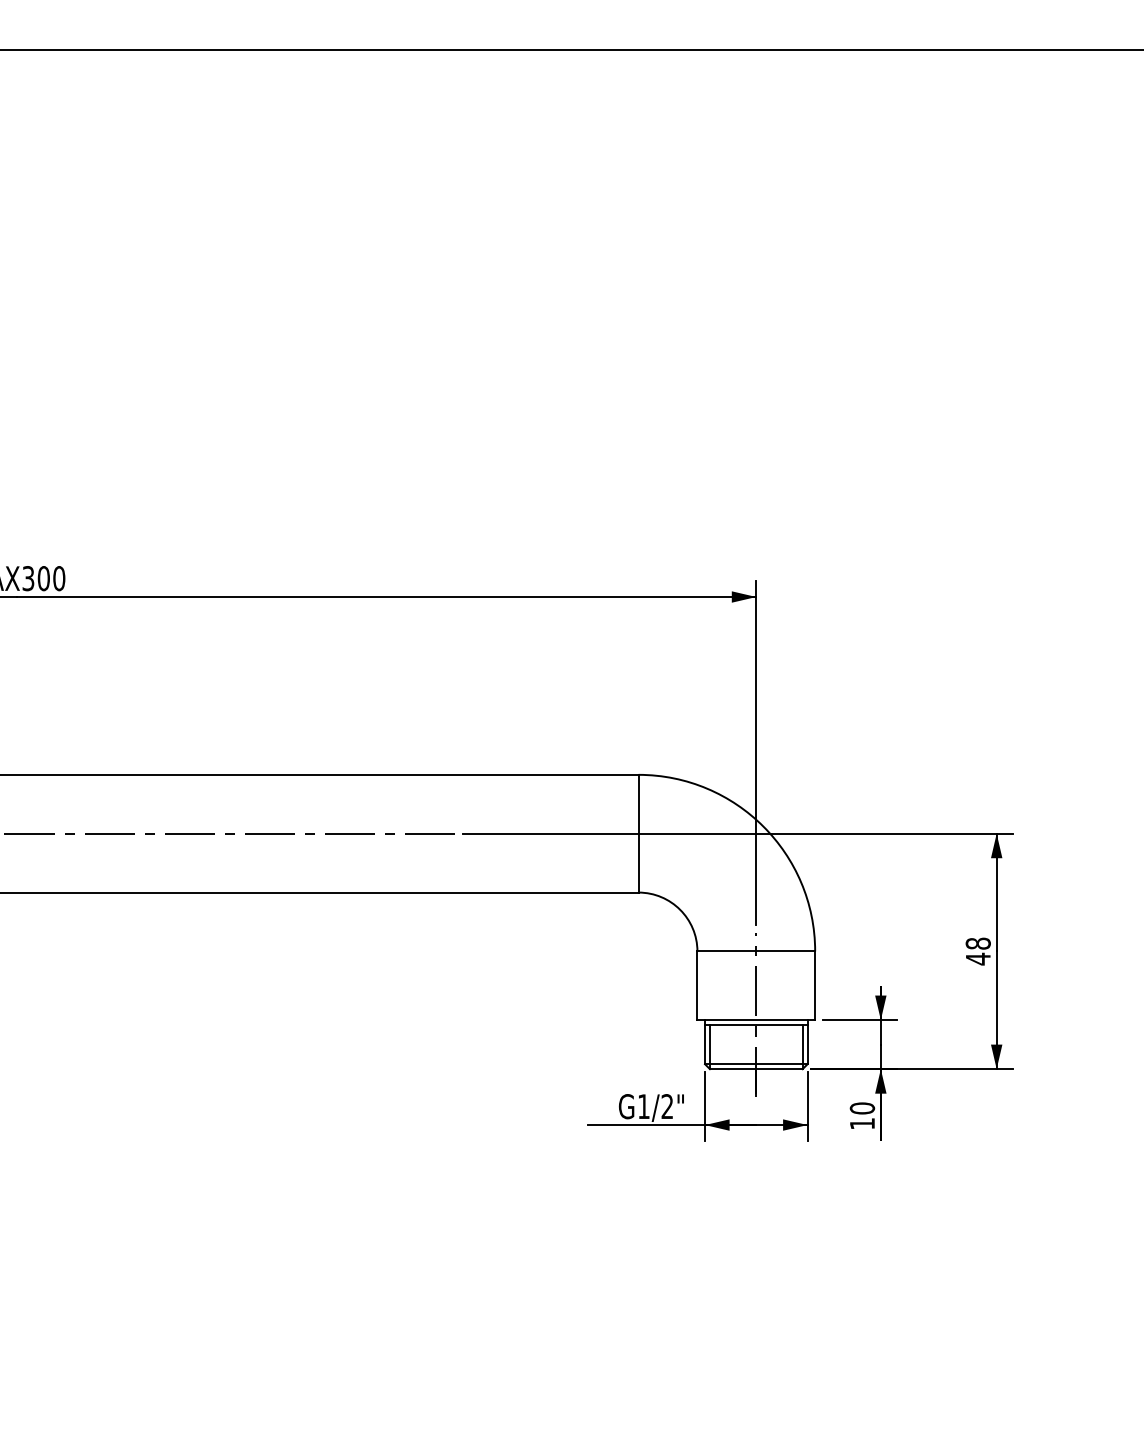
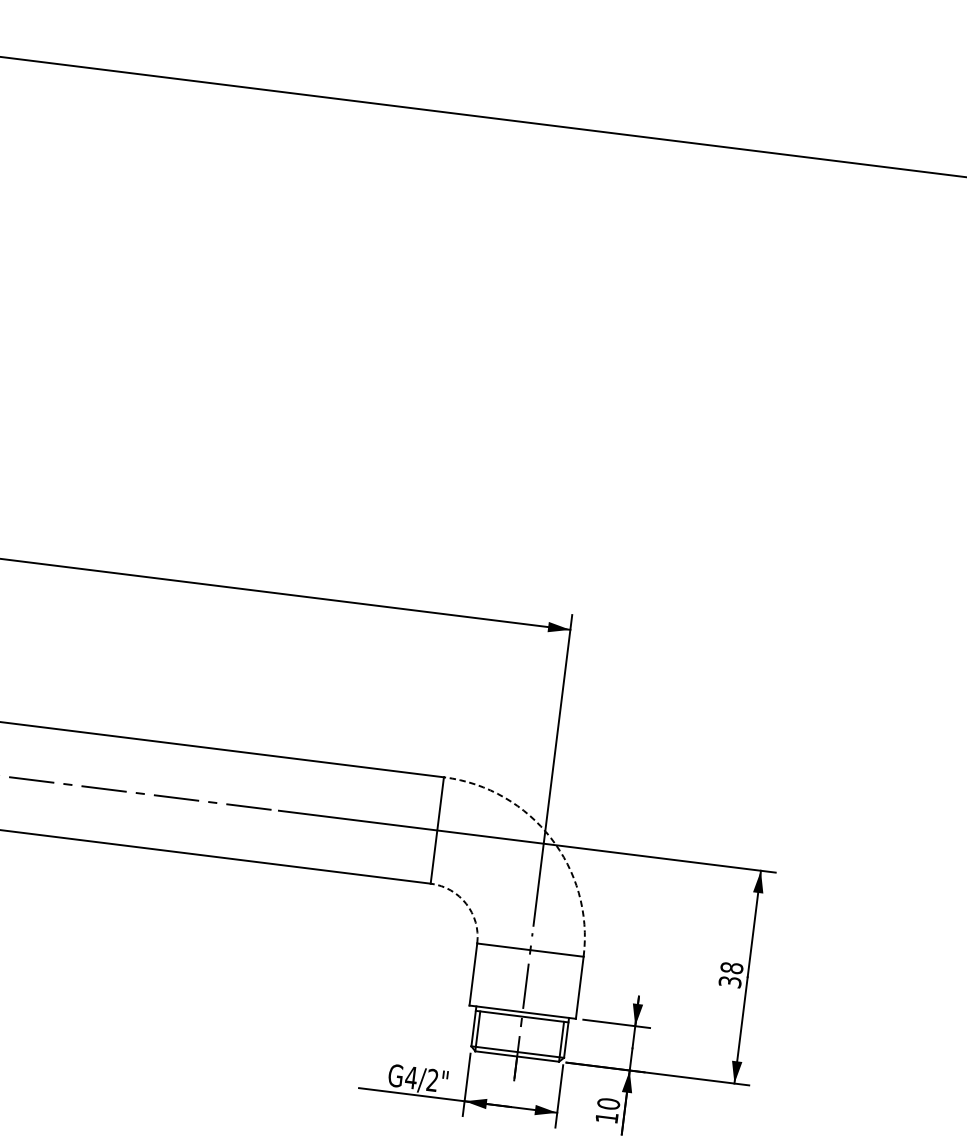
arc: (763, 826) -> (551, 838), solid -> dashed
arc: (680, 909) -> (466, 903), solid -> dashed
text: (977, 958) -> (729, 981), 48 -> 38
text: (643, 1106) -> (411, 1077), G1/2" -> G4/2"

